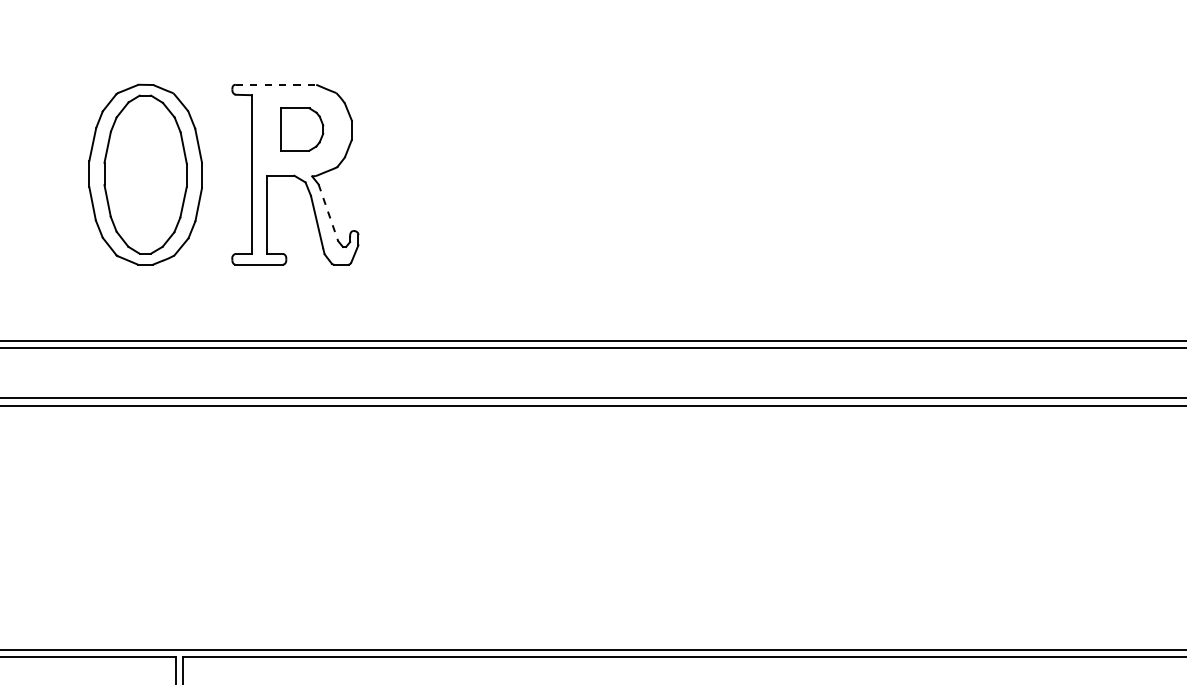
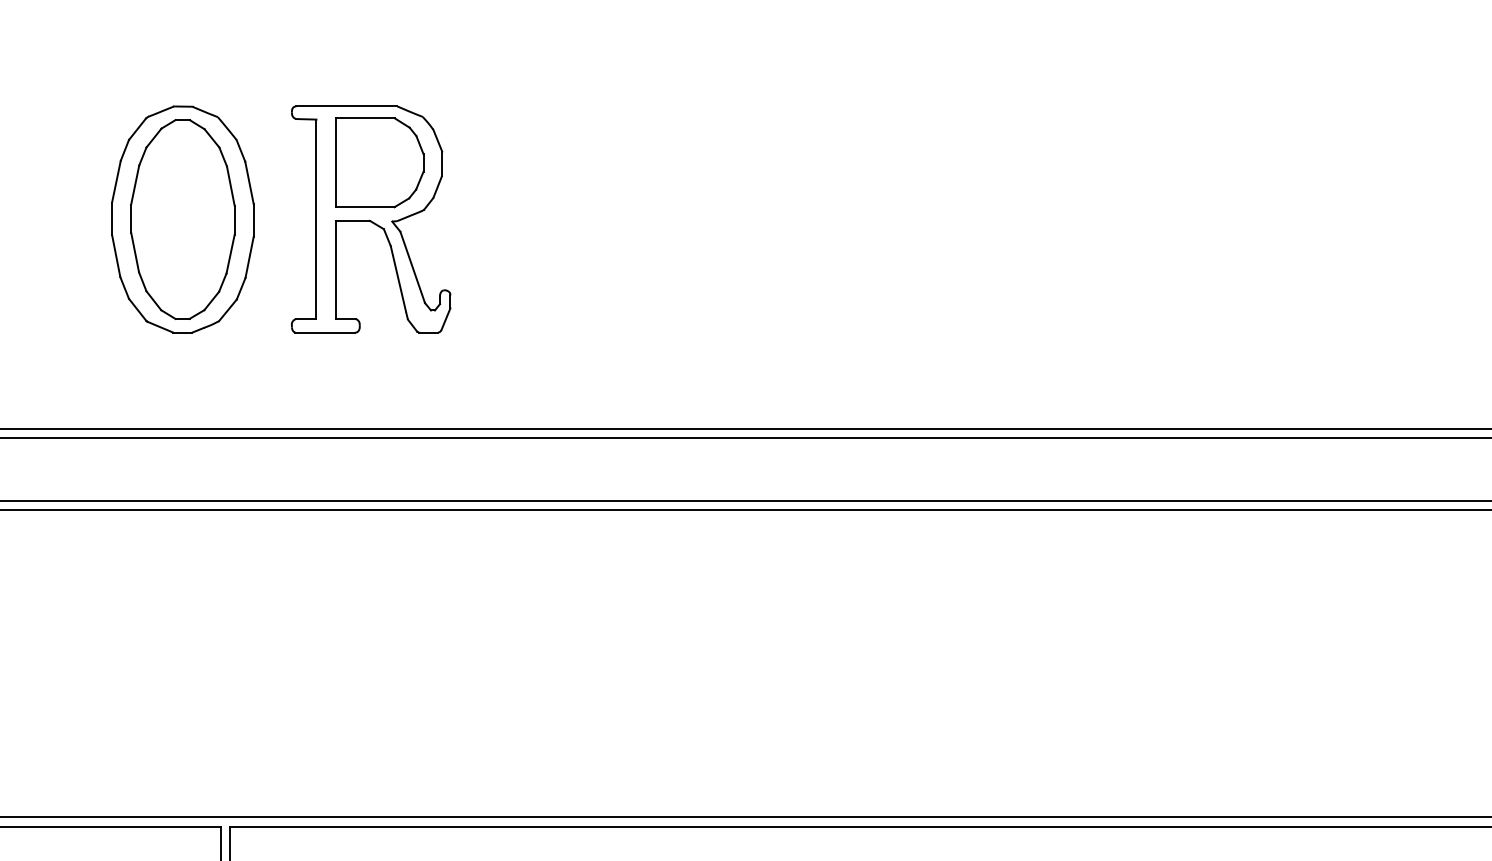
line: (276, 84) -> (347, 106), dashed -> solid
part: (302, 129) -> (380, 162), size x1.67
line: (328, 212) -> (412, 267), dashed -> solid

